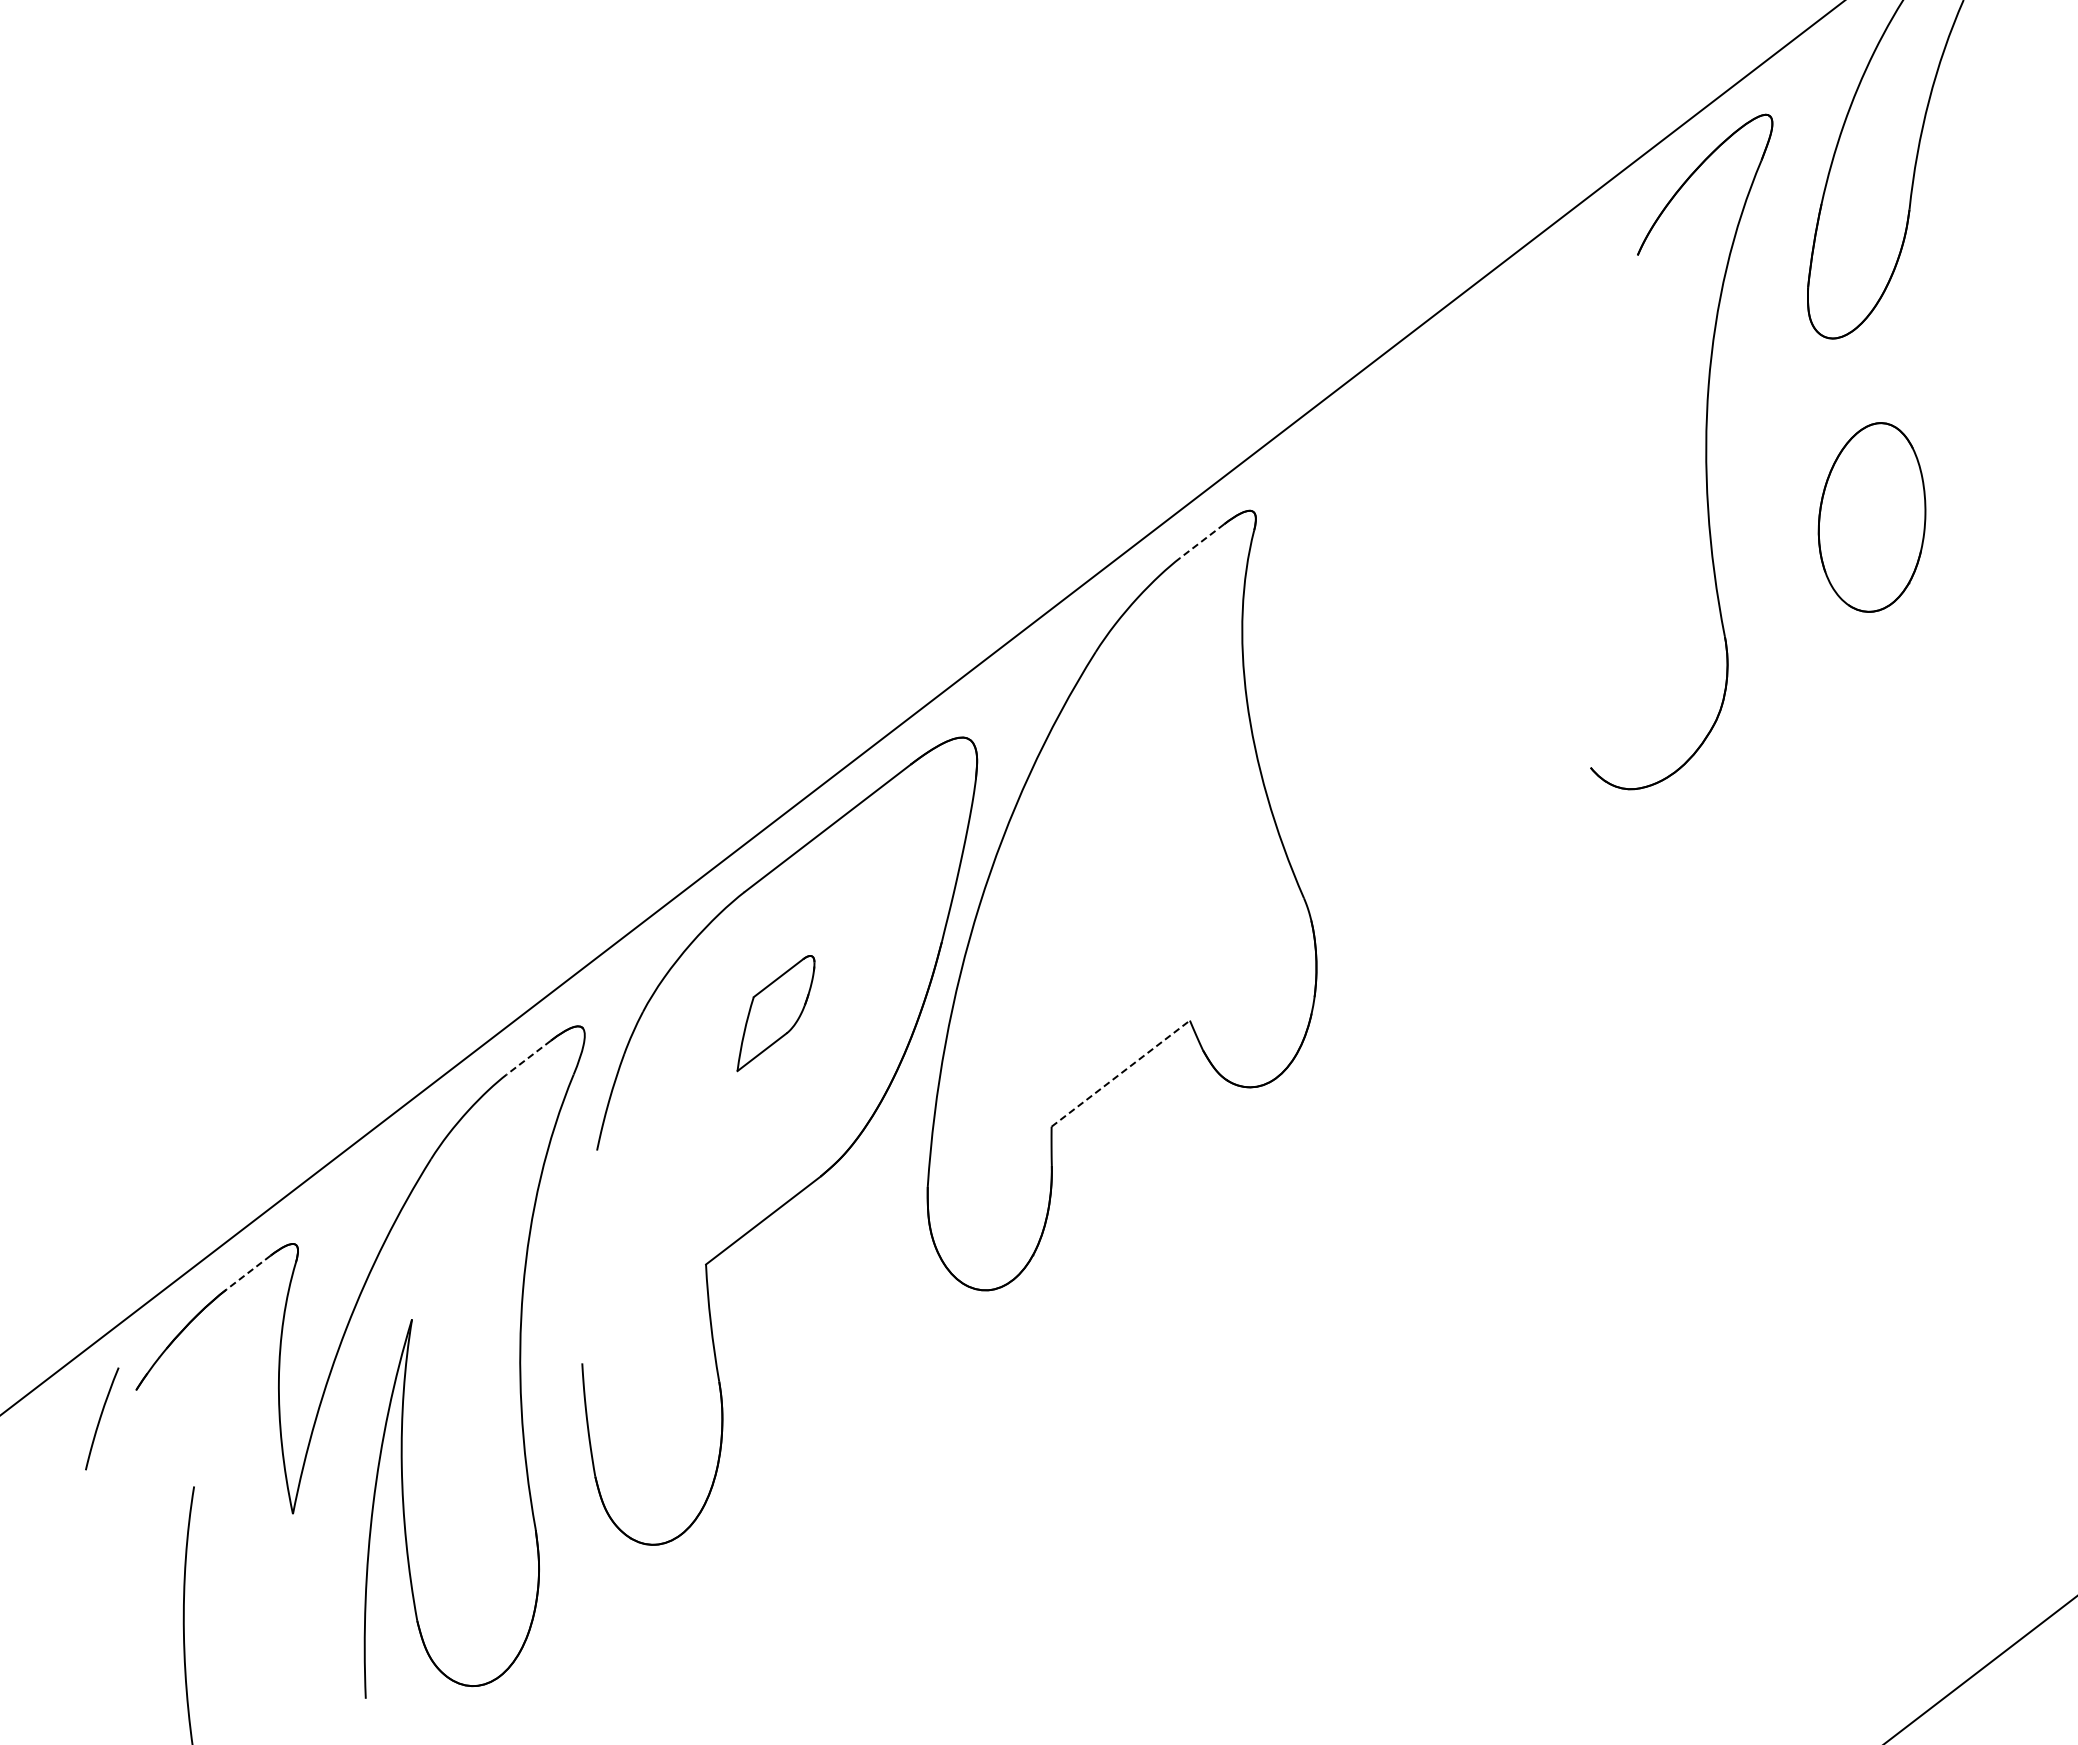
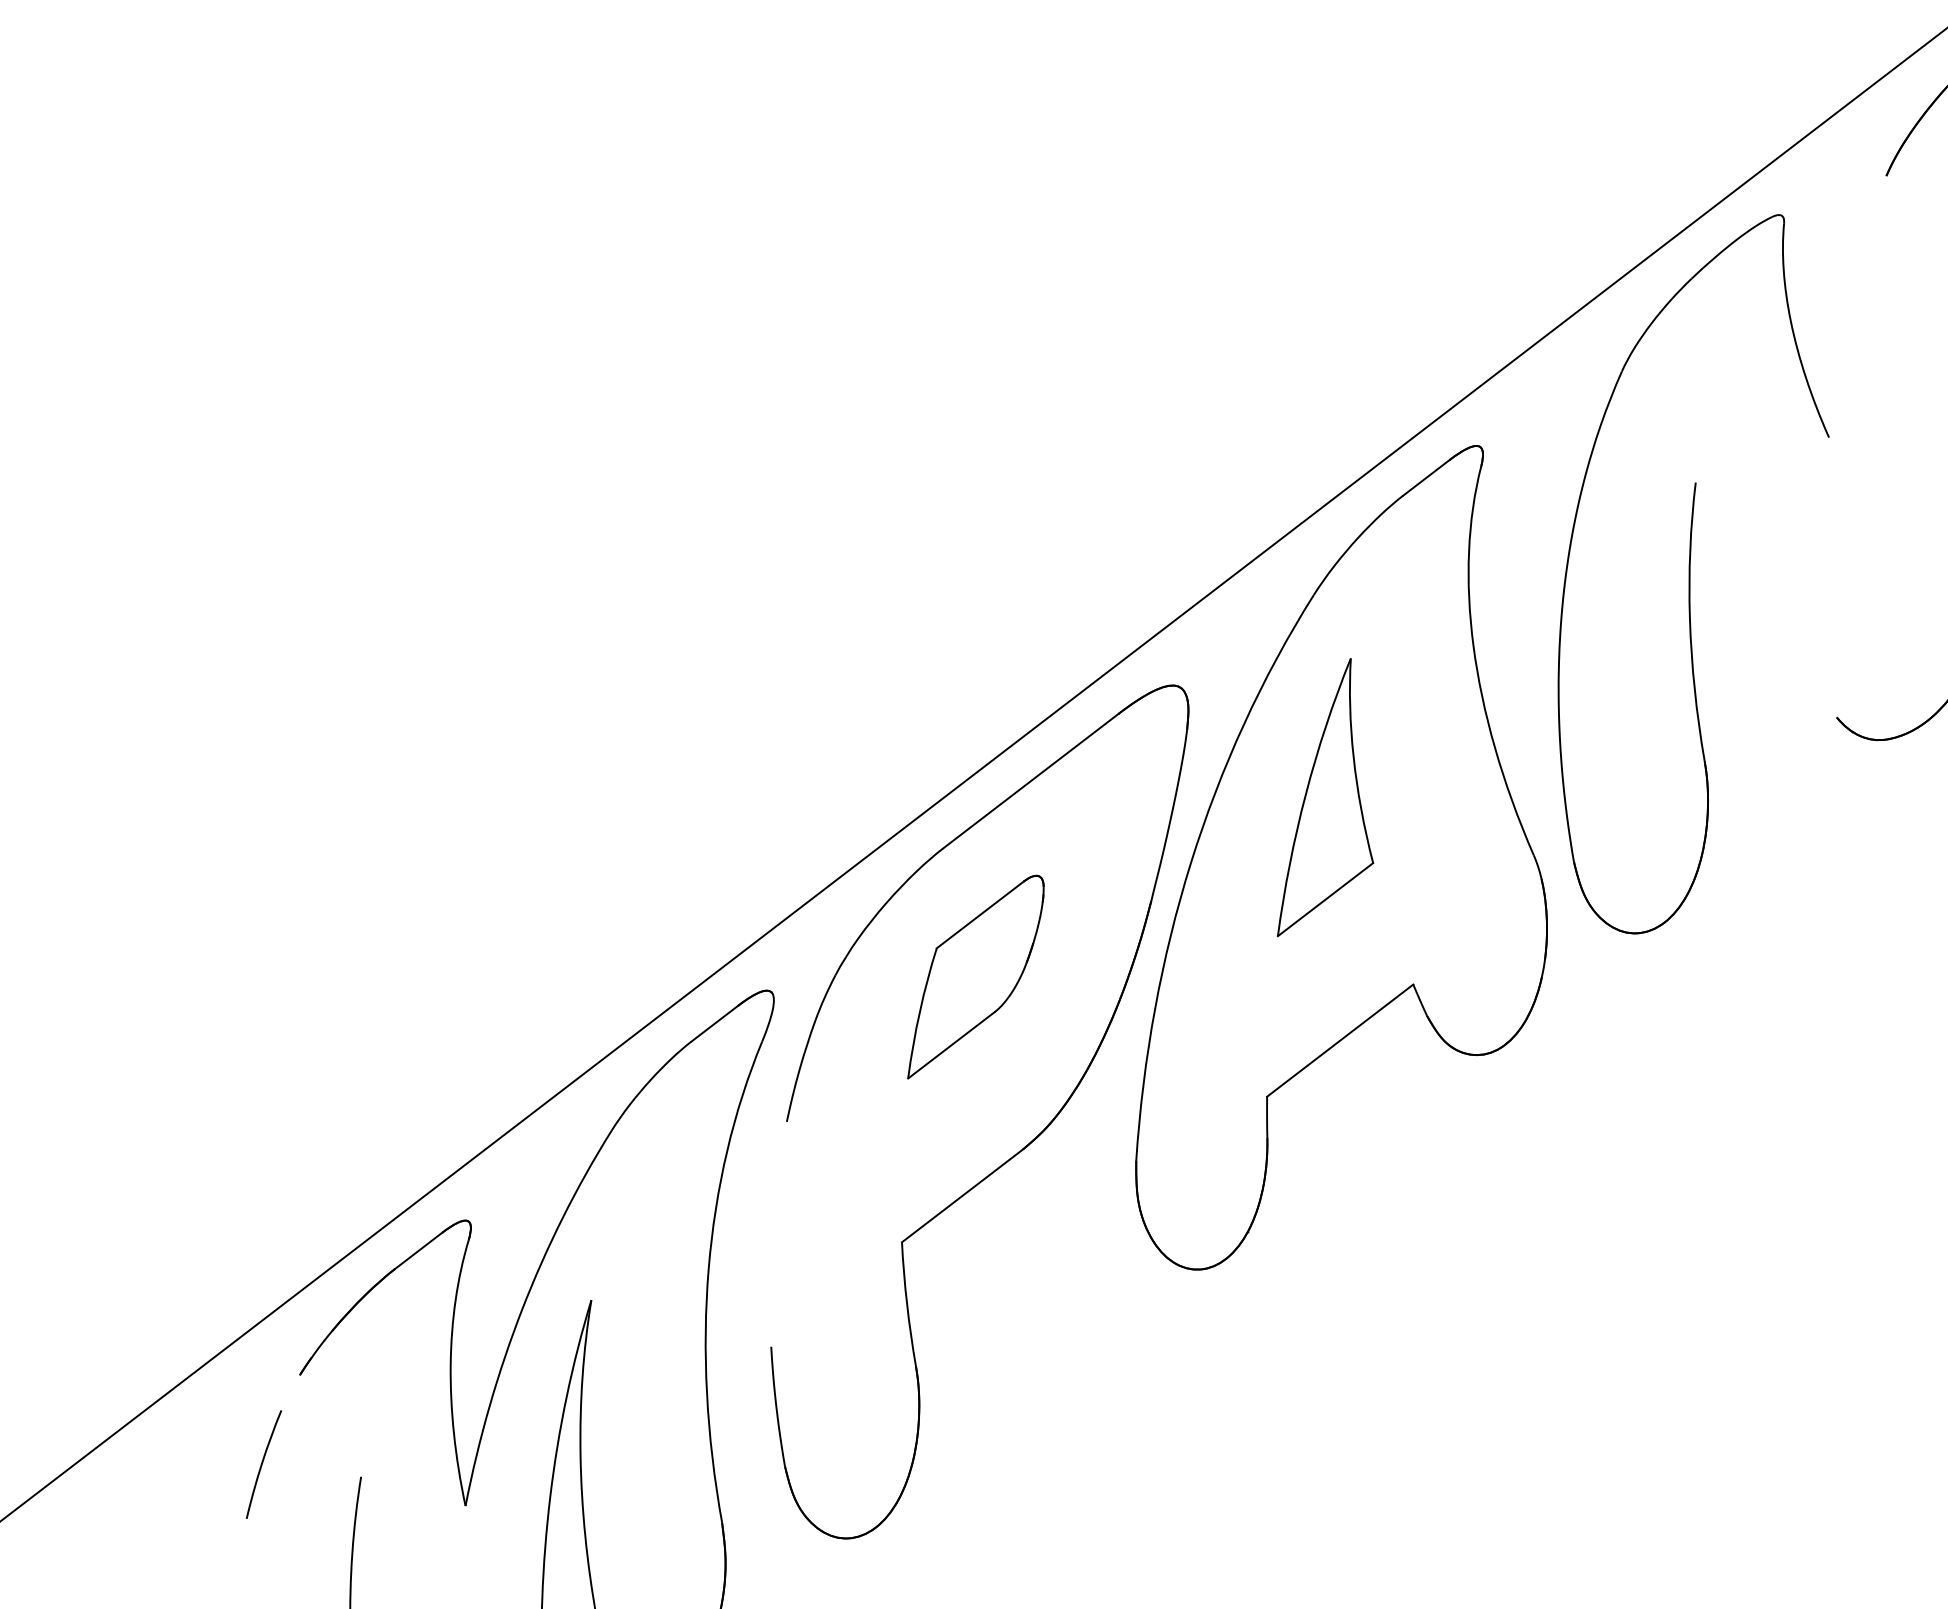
line: (1202, 541) -> (1426, 478), dashed -> solid
part: (1455, 632) -> (1693, 574), added
part: (1106, 843) -> (1325, 797), added
part: (775, 1013) -> (975, 977), size x1.67
line: (528, 1058) -> (714, 1024), dashed -> solid
line: (1121, 1073) -> (1340, 1040), dashed -> solid
line: (248, 1273) -> (418, 1251), dashed -> solid
curve: (101, 1418) -> (263, 1464), moved

